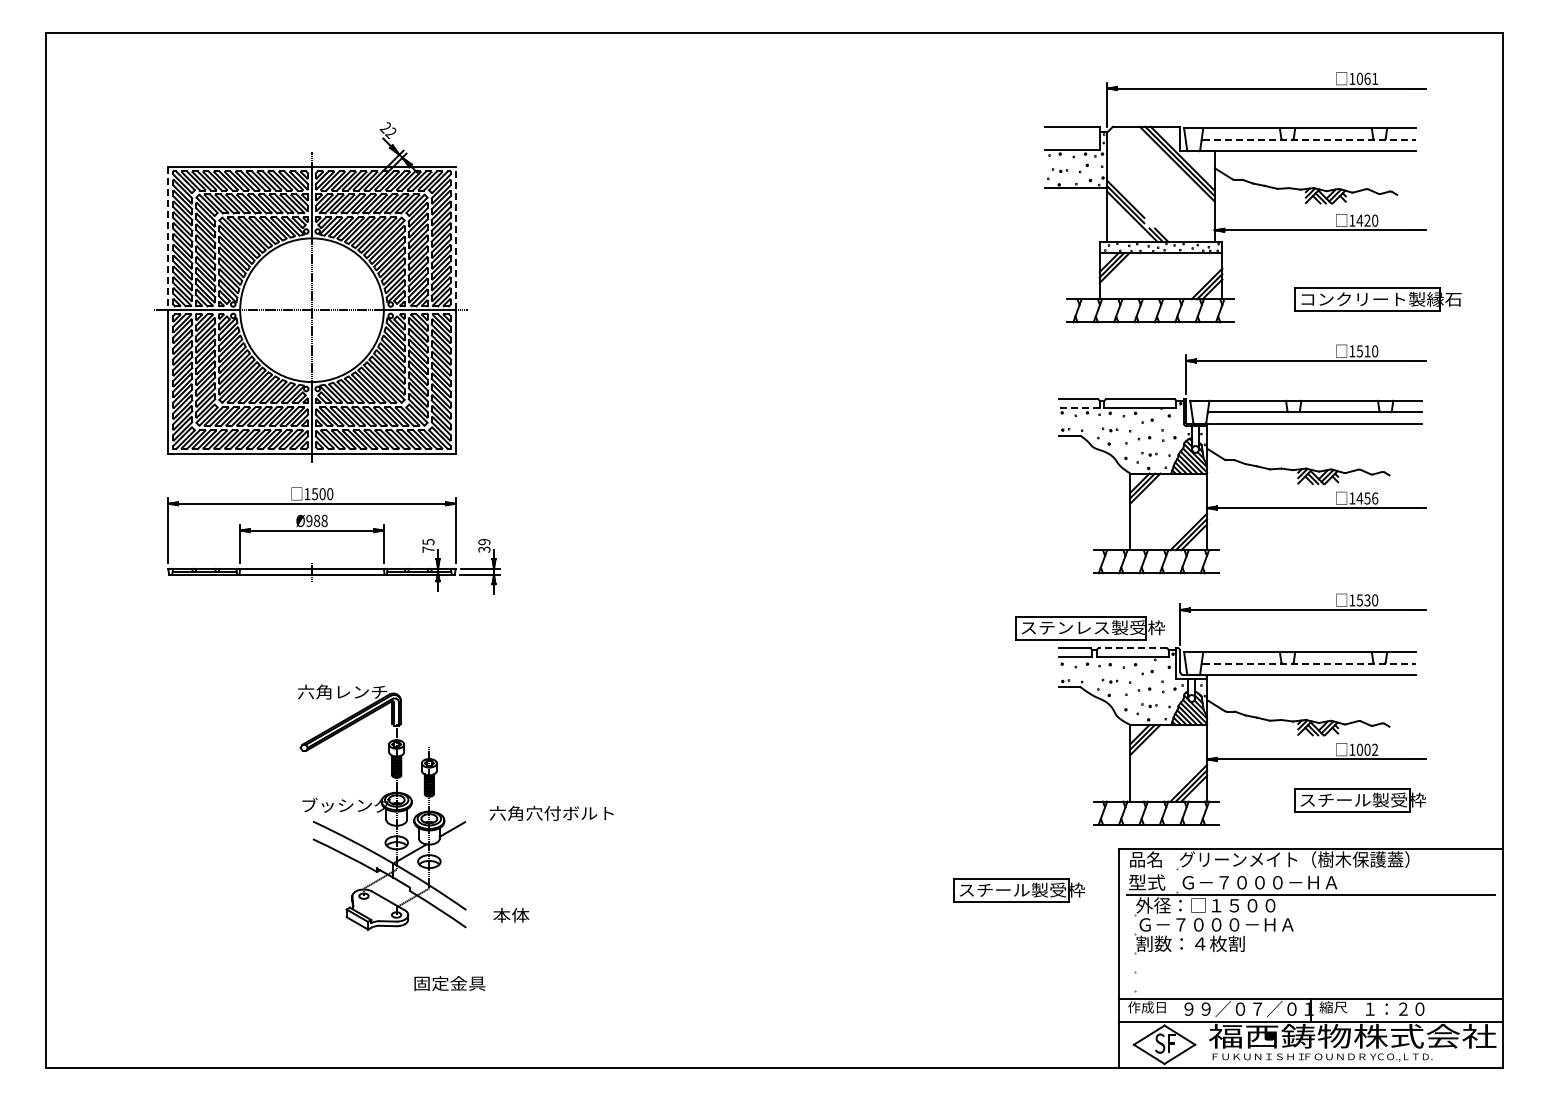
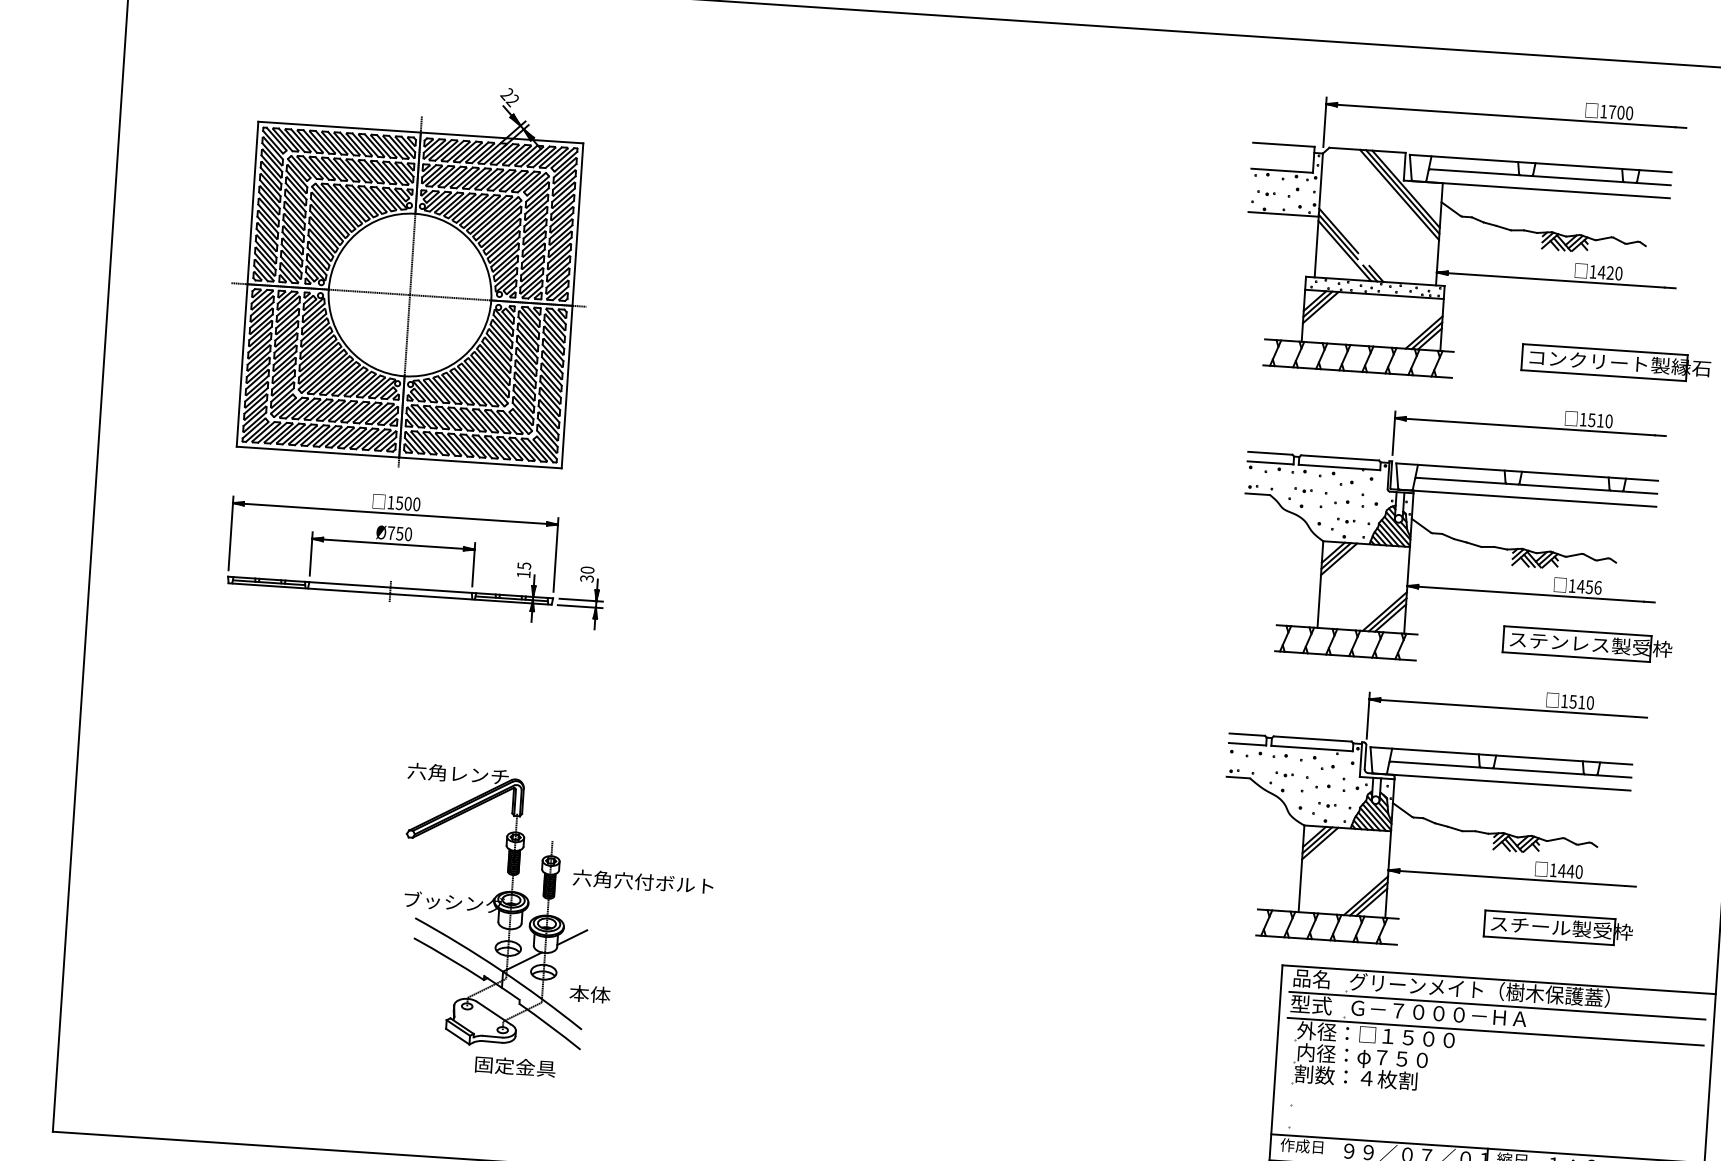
text: (1367, 78) -> (1620, 112), 1061 -> 1700
line: (1309, 139) -> (1550, 176), dashed -> solid
line: (168, 238) -> (253, 203), dashed -> solid
line: (455, 238) -> (577, 224), dashed -> solid
line: (1079, 407) -> (1270, 462), dashed -> solid
text: (316, 520) -> (399, 533), Ø988 -> Ø750
text: (484, 542) -> (587, 570), 39 -> 30
text: (428, 549) -> (523, 574), 75 -> 15
text: (1367, 600) -> (1581, 702), 1530 -> 1510
part: (1089, 628) -> (1586, 644), moved
line: (1132, 648) -> (1312, 739), dashed -> solid
line: (1309, 663) -> (1511, 769), dashed -> solid
text: (1367, 749) -> (1570, 871), 1002 -> 1440
part: (382, 807) -> (494, 907), moved
line: (1310, 872) -> (1496, 1005), added
part: (1018, 890) -> (1165, 1004), removed
text: (1215, 925) -> (1385, 1058), Ｇ－７０００－ＨＡ -> 内径：φ７５０

